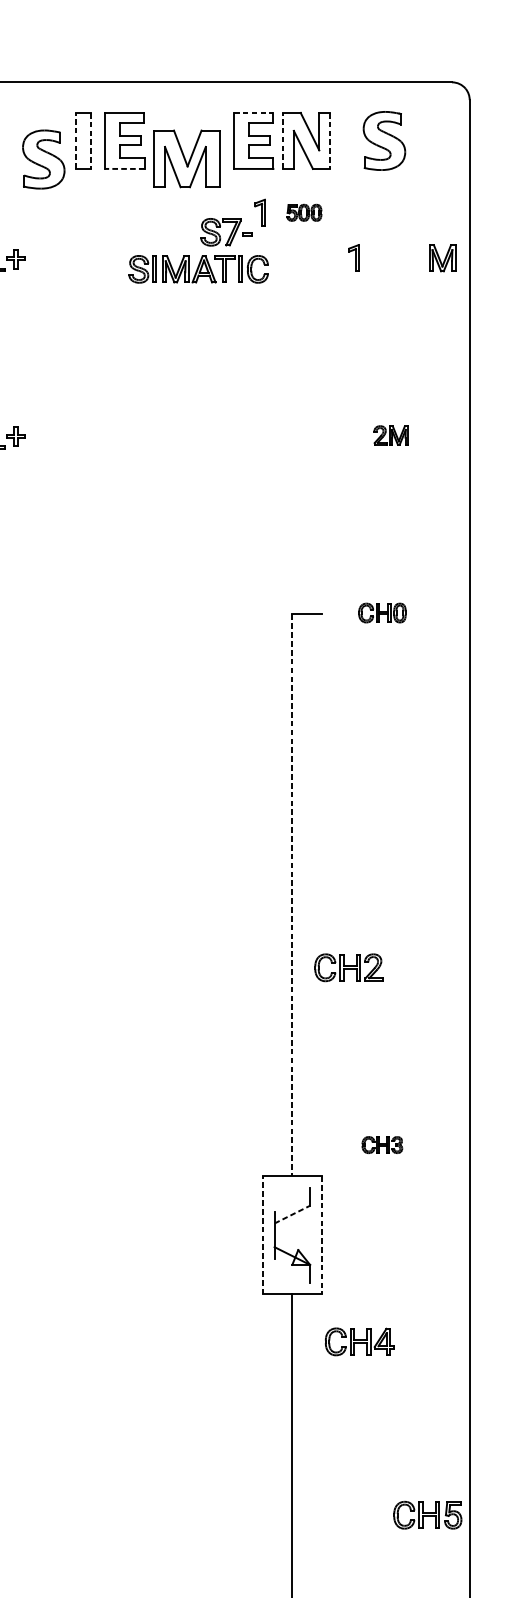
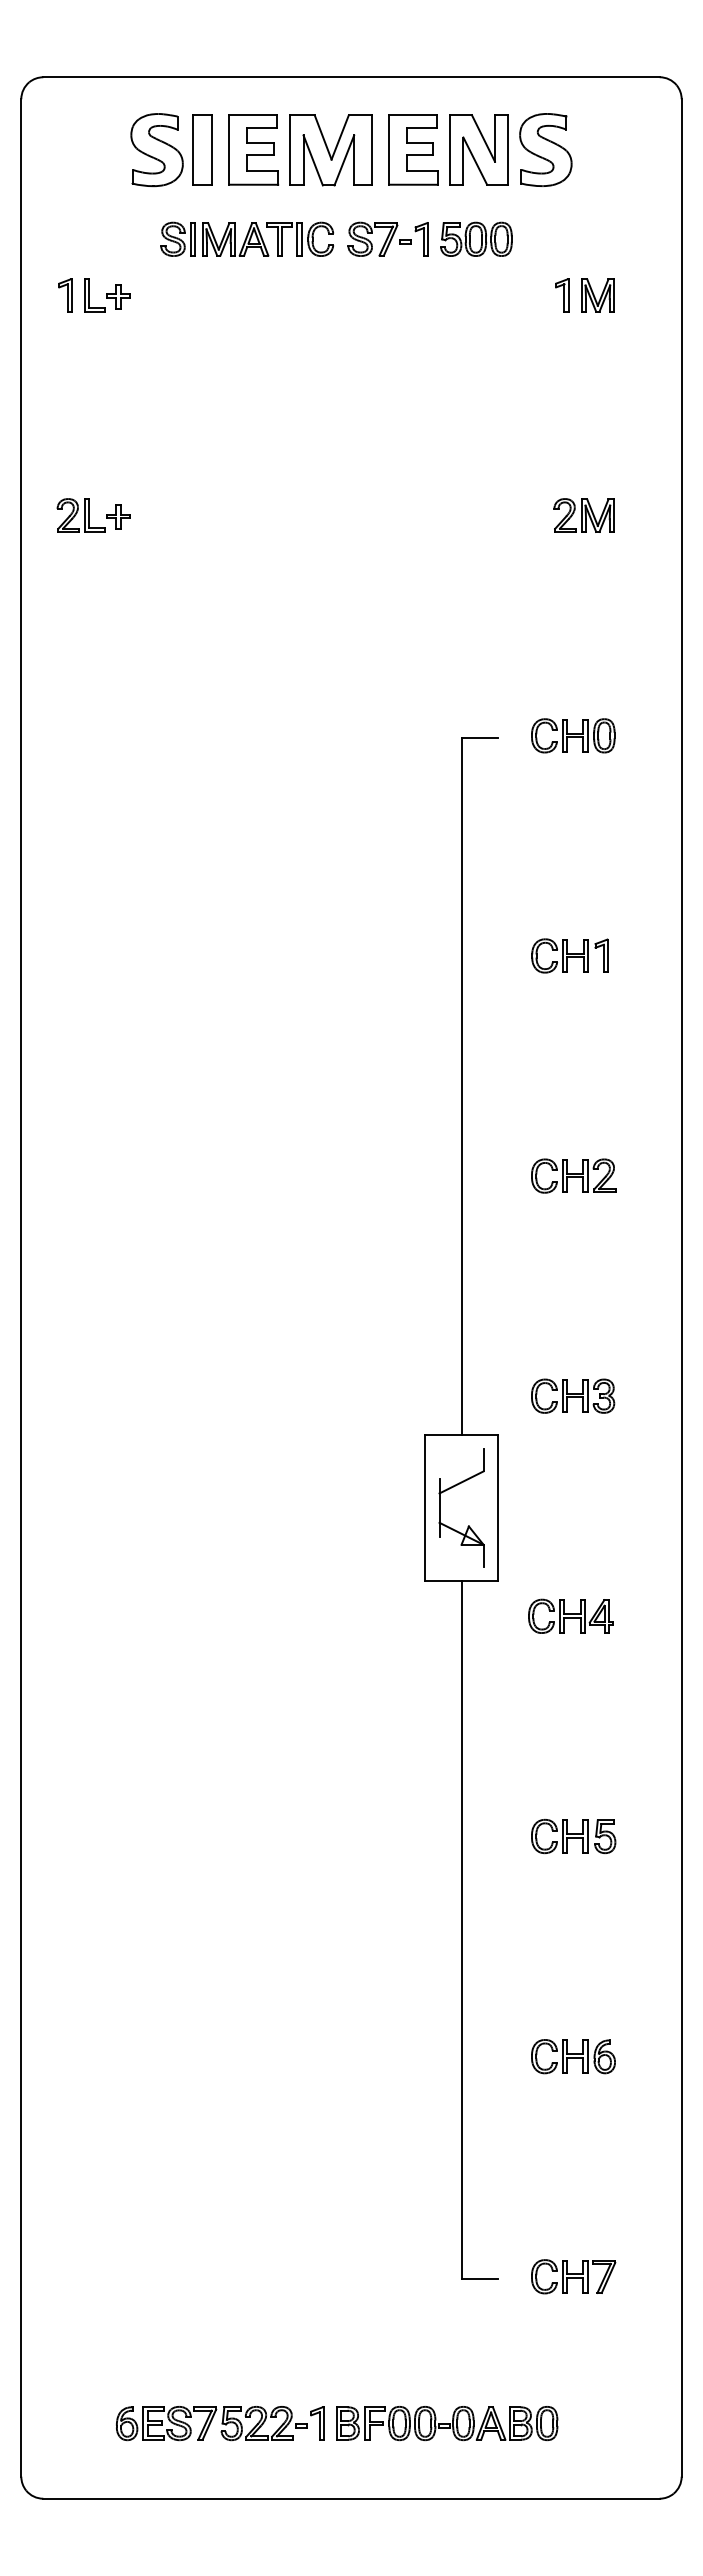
line: (253, 113) -> (413, 115), dashed -> solid
line: (76, 140) -> (193, 149), dashed -> solid
line: (91, 140) -> (212, 149), dashed -> solid
line: (283, 140) -> (450, 149), dashed -> solid
line: (330, 140) -> (508, 149), dashed -> solid
part: (384, 140) -> (545, 149), moved
part: (43, 159) -> (156, 150), moved
part: (186, 159) -> (330, 150), moved
line: (124, 168) -> (253, 184), dashed -> solid
part: (304, 212) -> (476, 238), size x1.67
part: (231, 233) -> (385, 240), moved
part: (354, 258) -> (562, 295), moved
part: (442, 258) -> (597, 295), moved
part: (198, 268) -> (246, 238), moved
part: (390, 435) -> (583, 515), size x1.43
part: (382, 612) -> (573, 735), size x1.43
part: (379, 790) -> (569, 955), added
line: (292, 895) -> (461, 1086), dashed -> solid
part: (348, 967) -> (573, 1175), moved
part: (382, 1144) -> (573, 1395), size x1.67
line: (292, 1214) -> (461, 1482), dashed -> solid
line: (262, 1234) -> (424, 1507), dashed -> solid
line: (322, 1235) -> (498, 1508), dashed -> solid
part: (359, 1341) -> (570, 1615), moved
part: (427, 1515) -> (573, 1836), moved

